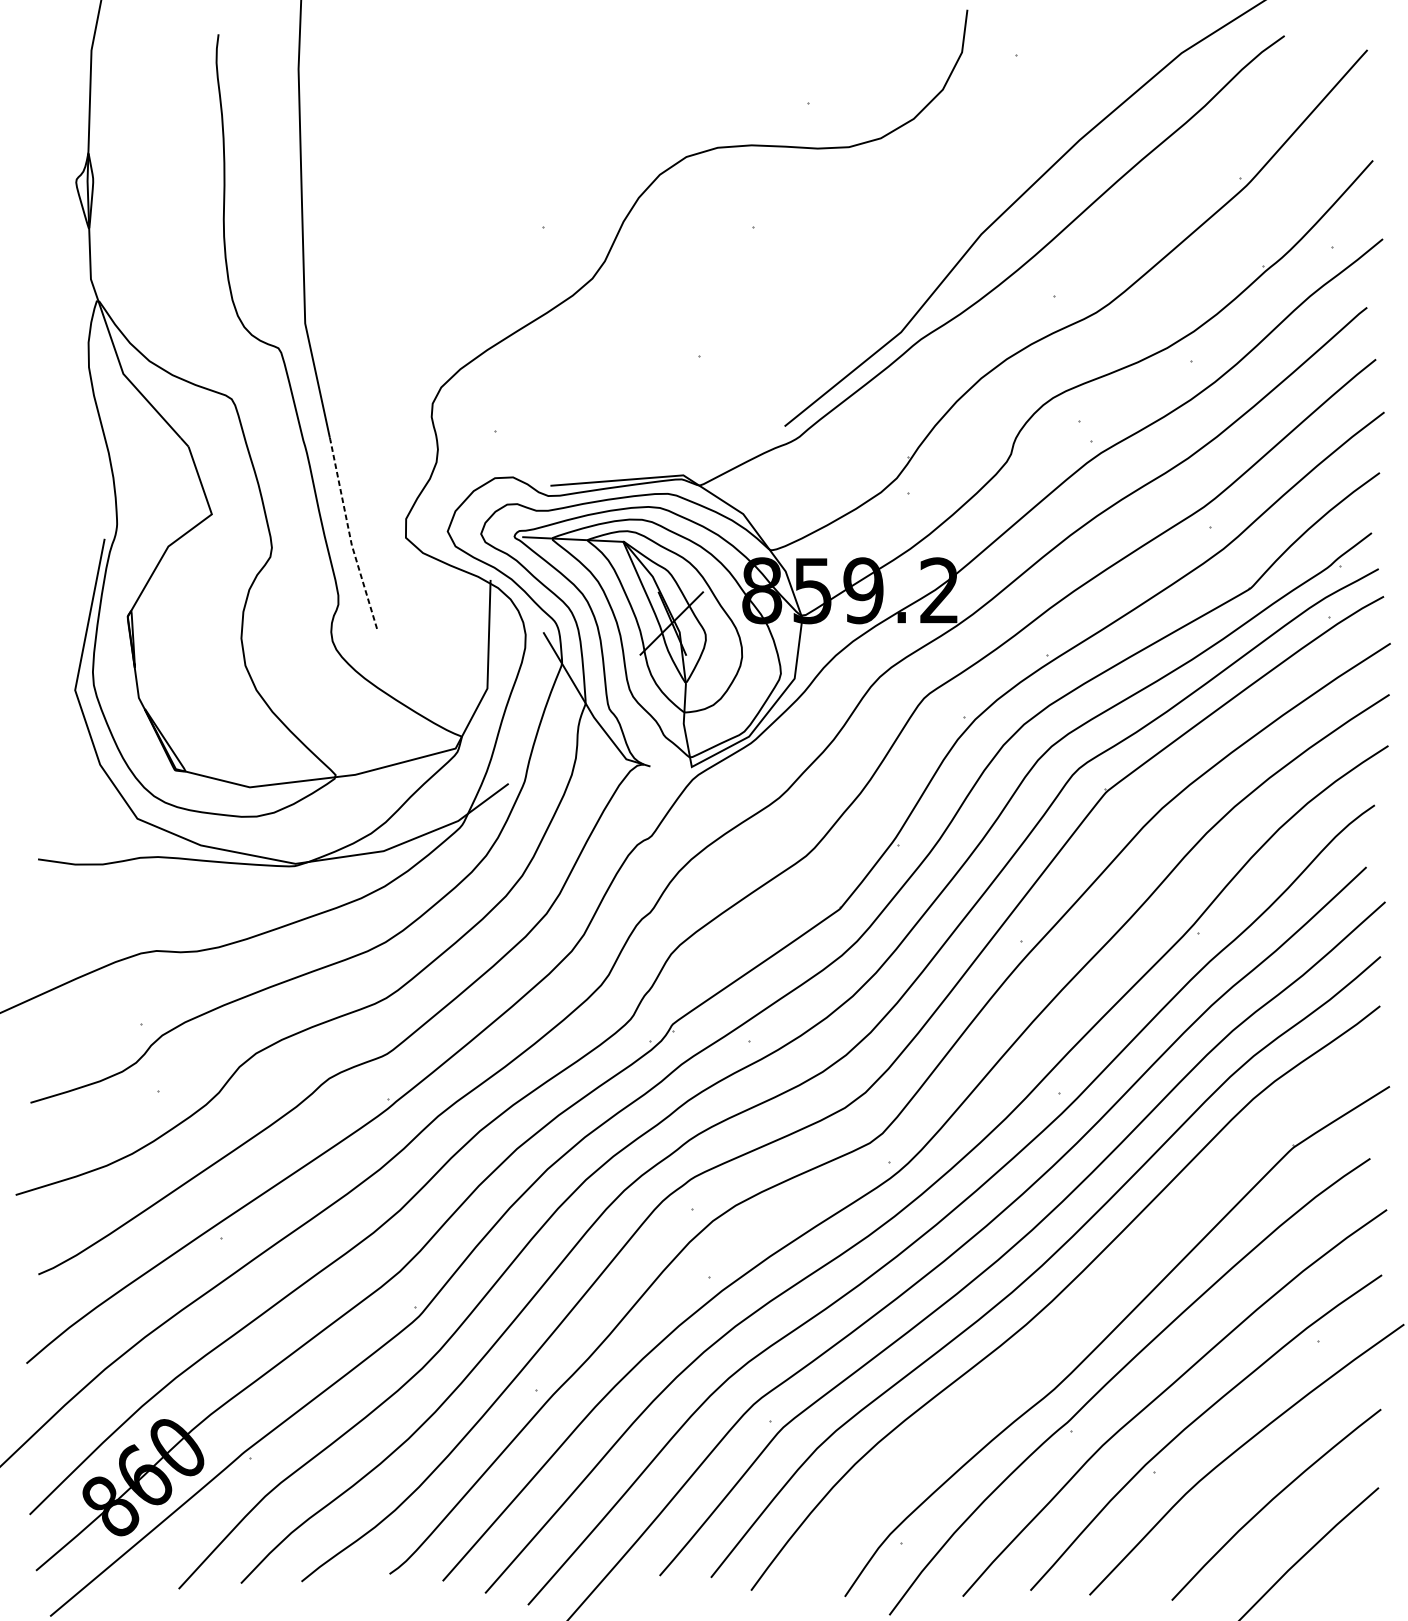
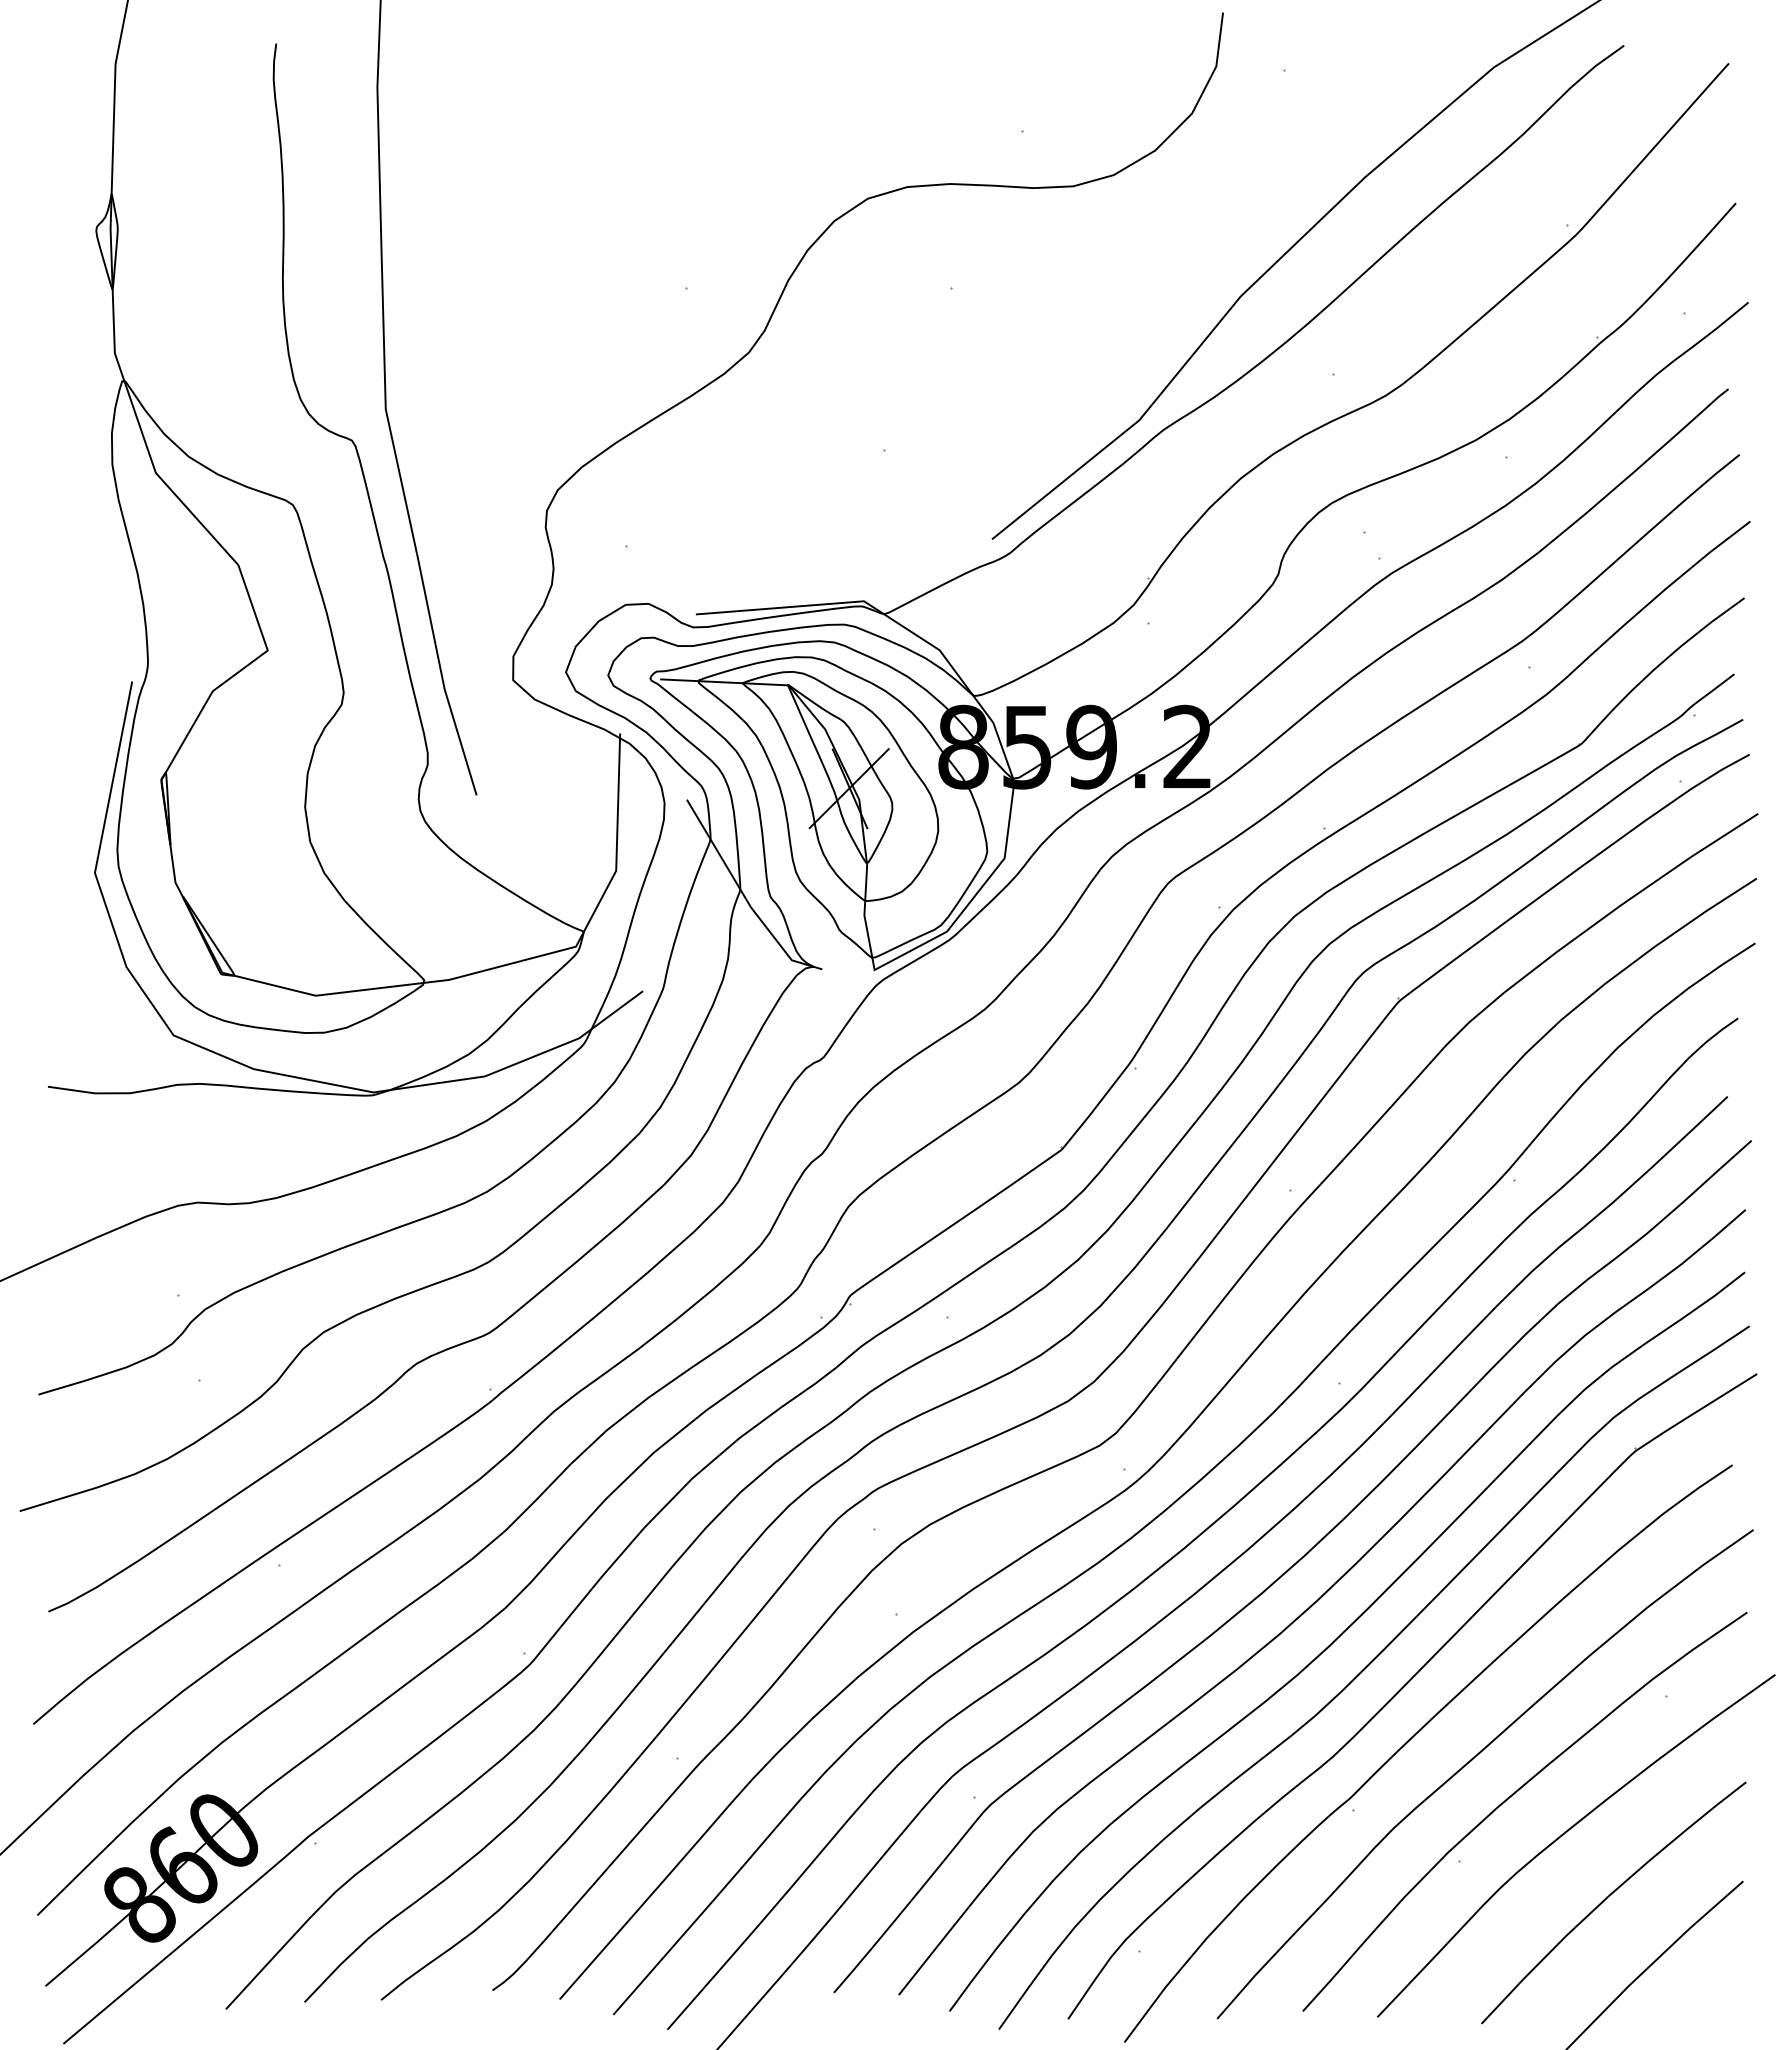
line: (349, 534) -> (441, 675), dashed -> solid
curve: (1080, 1320) -> (1365, 1669), added

